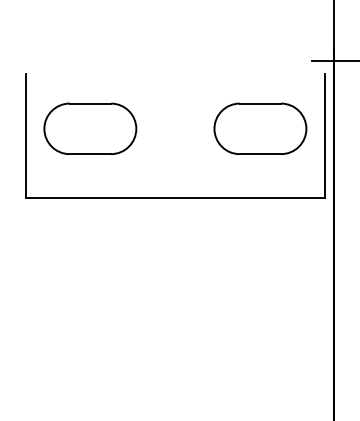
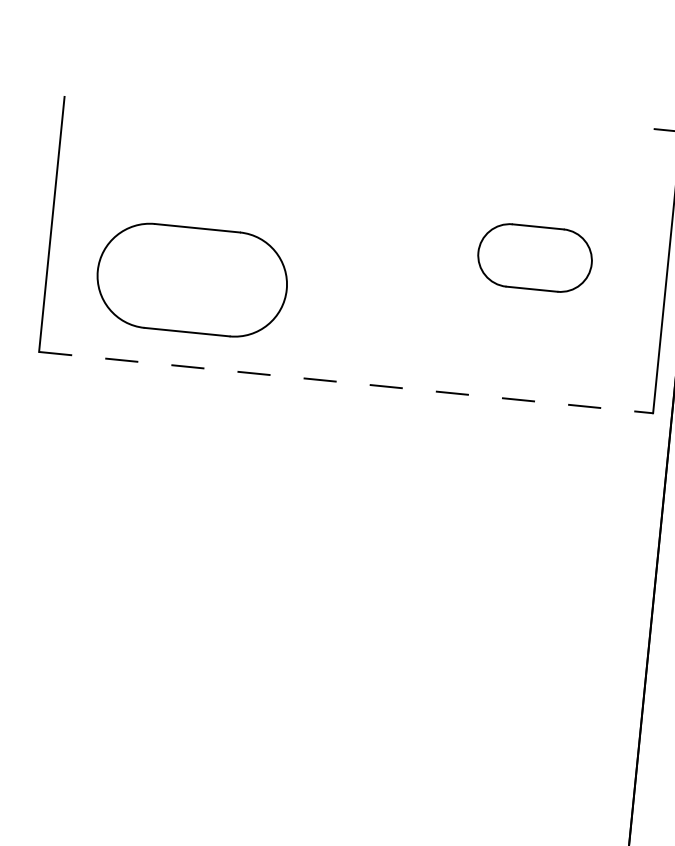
part: (90, 128) -> (192, 279), moved
part: (260, 128) -> (535, 257), size x0.6
line: (175, 197) -> (346, 381), solid -> dashed

